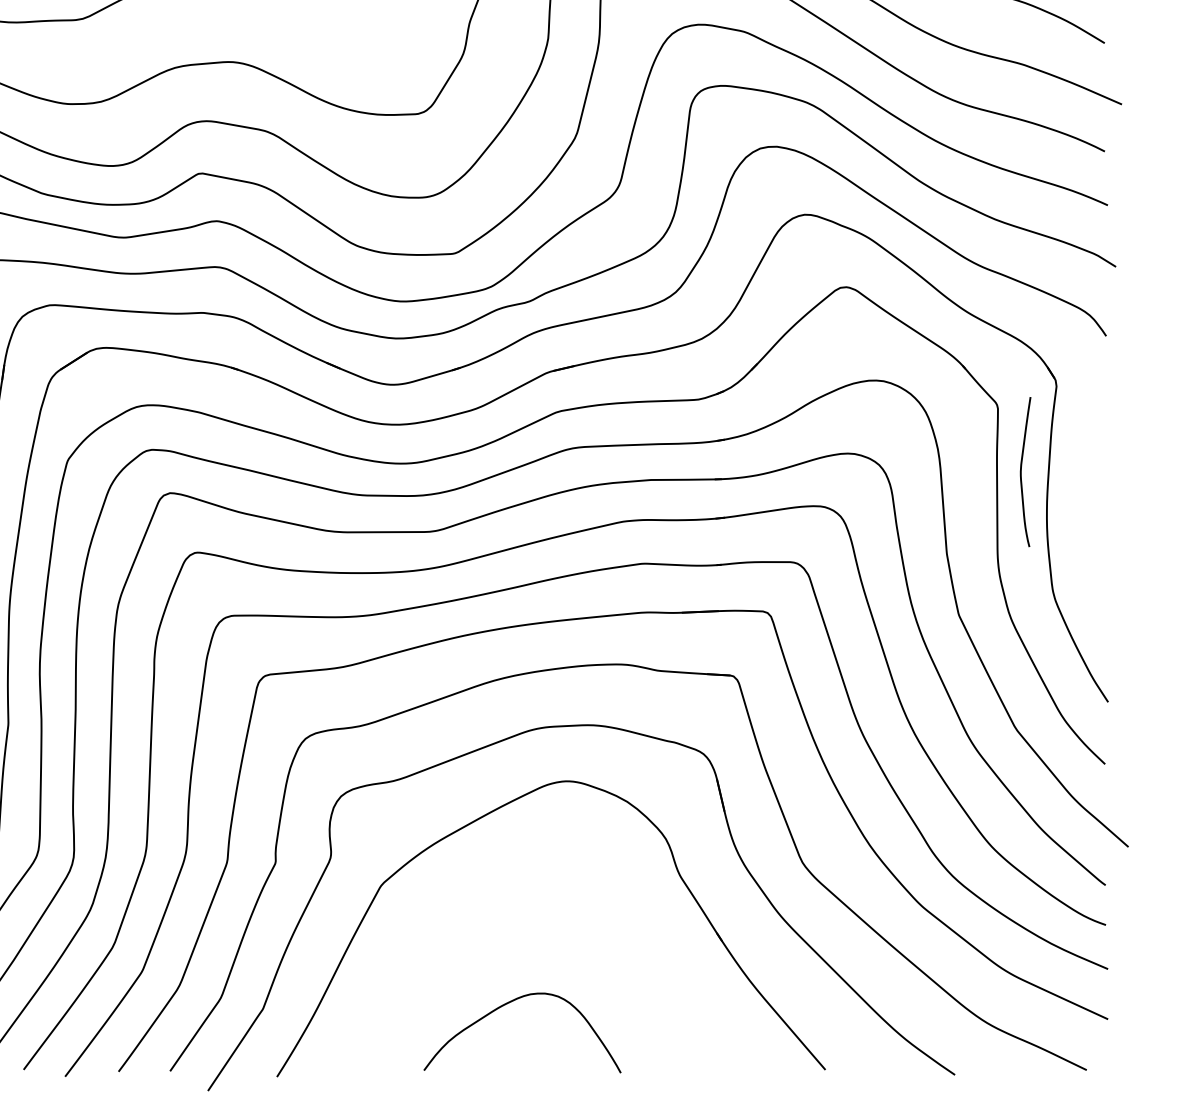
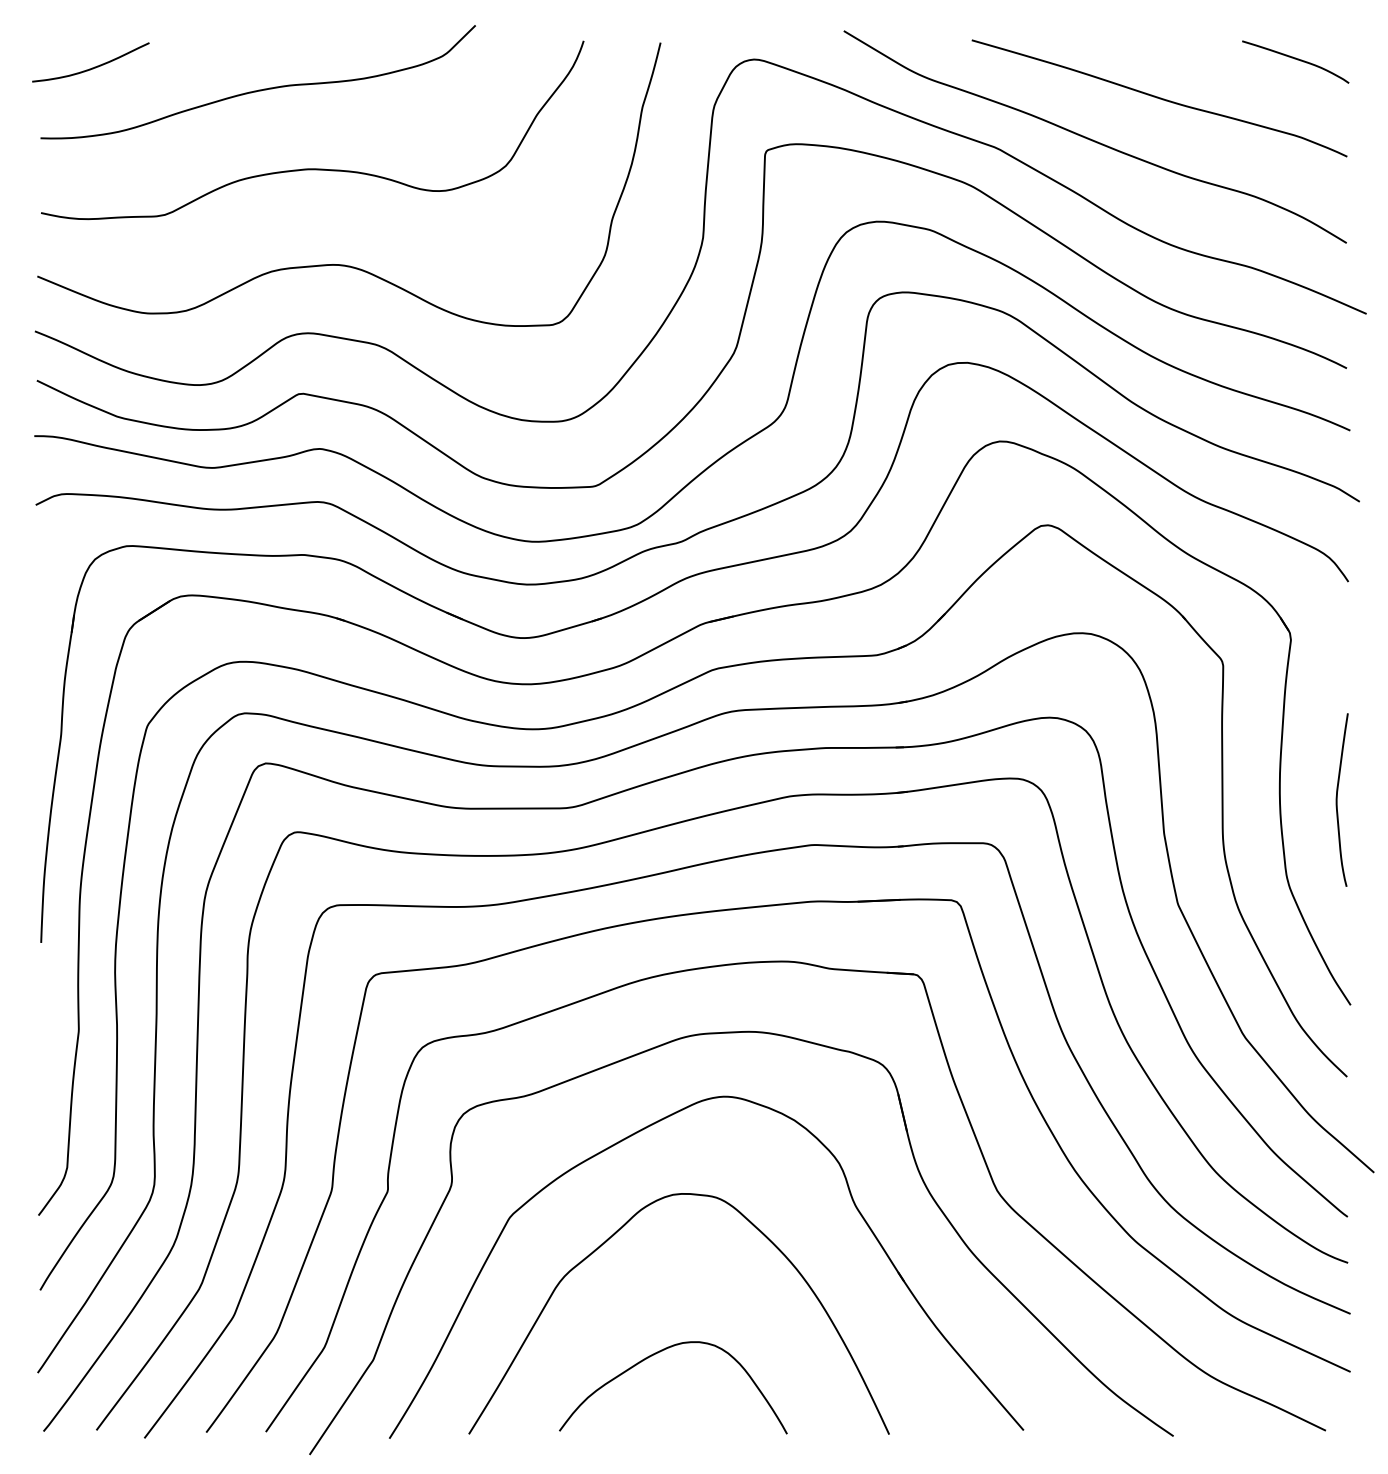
curve: (1021, 471) -> (1337, 799), moved
curve: (470, 902) -> (613, 1236), added

